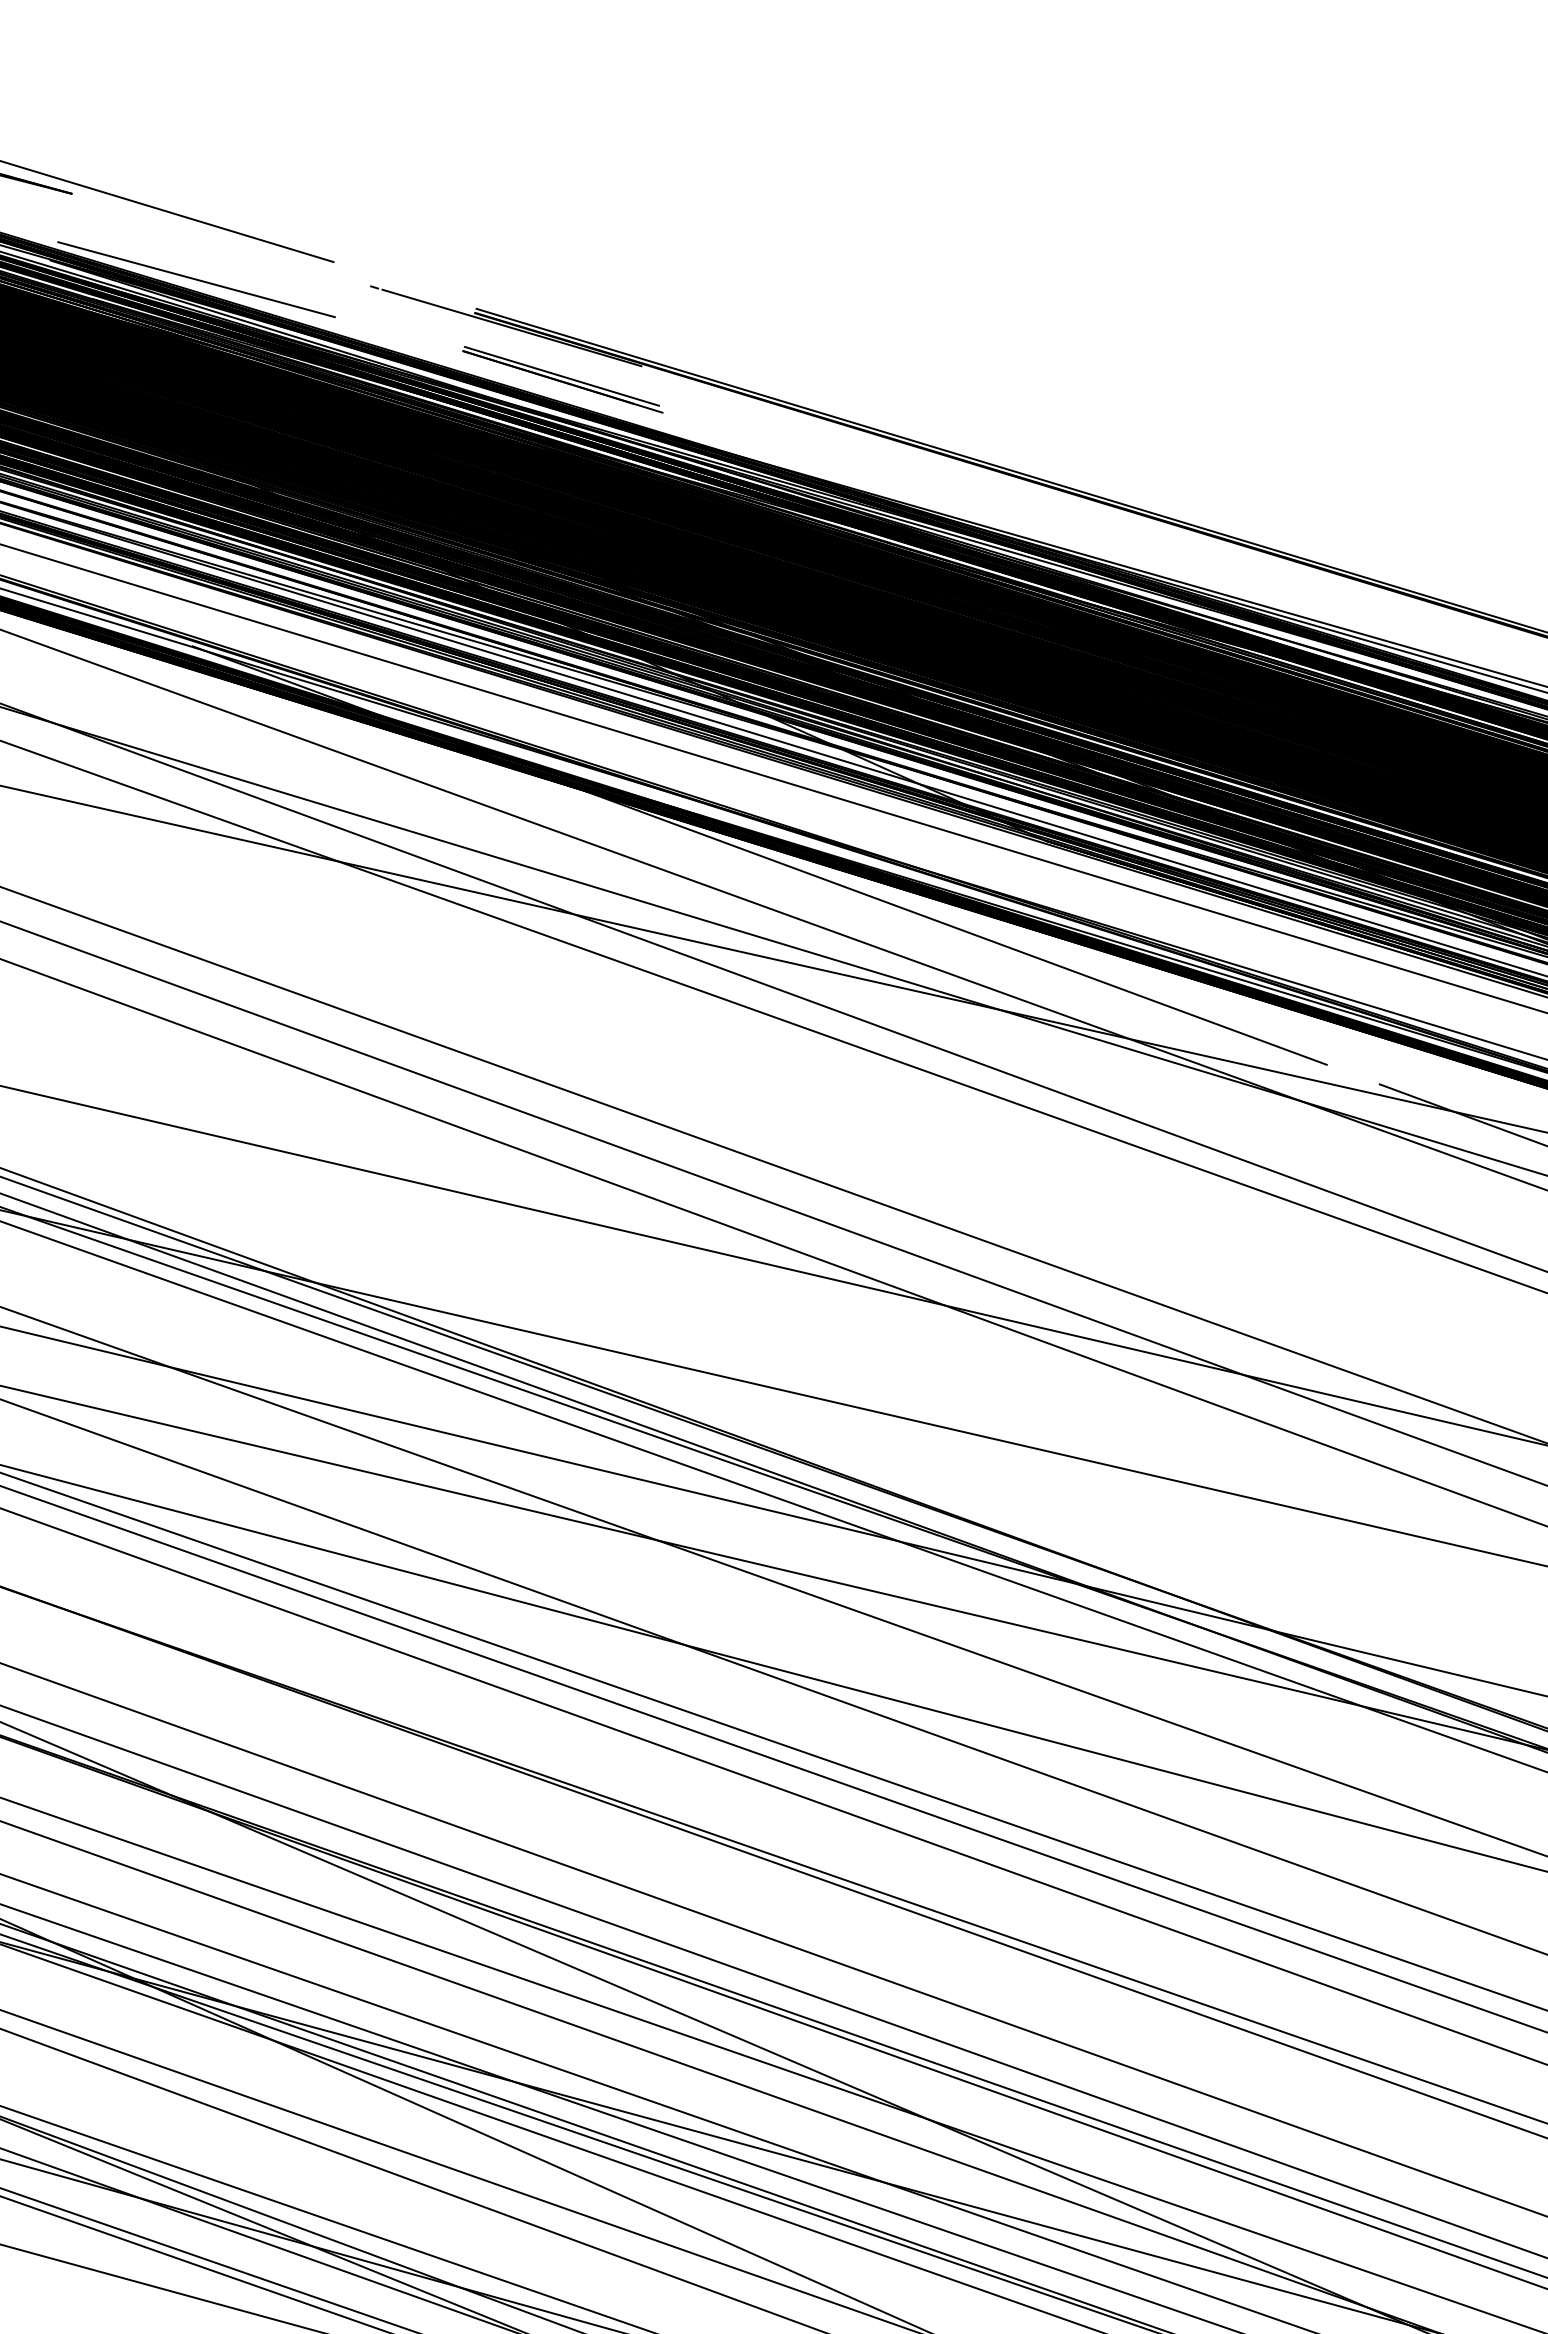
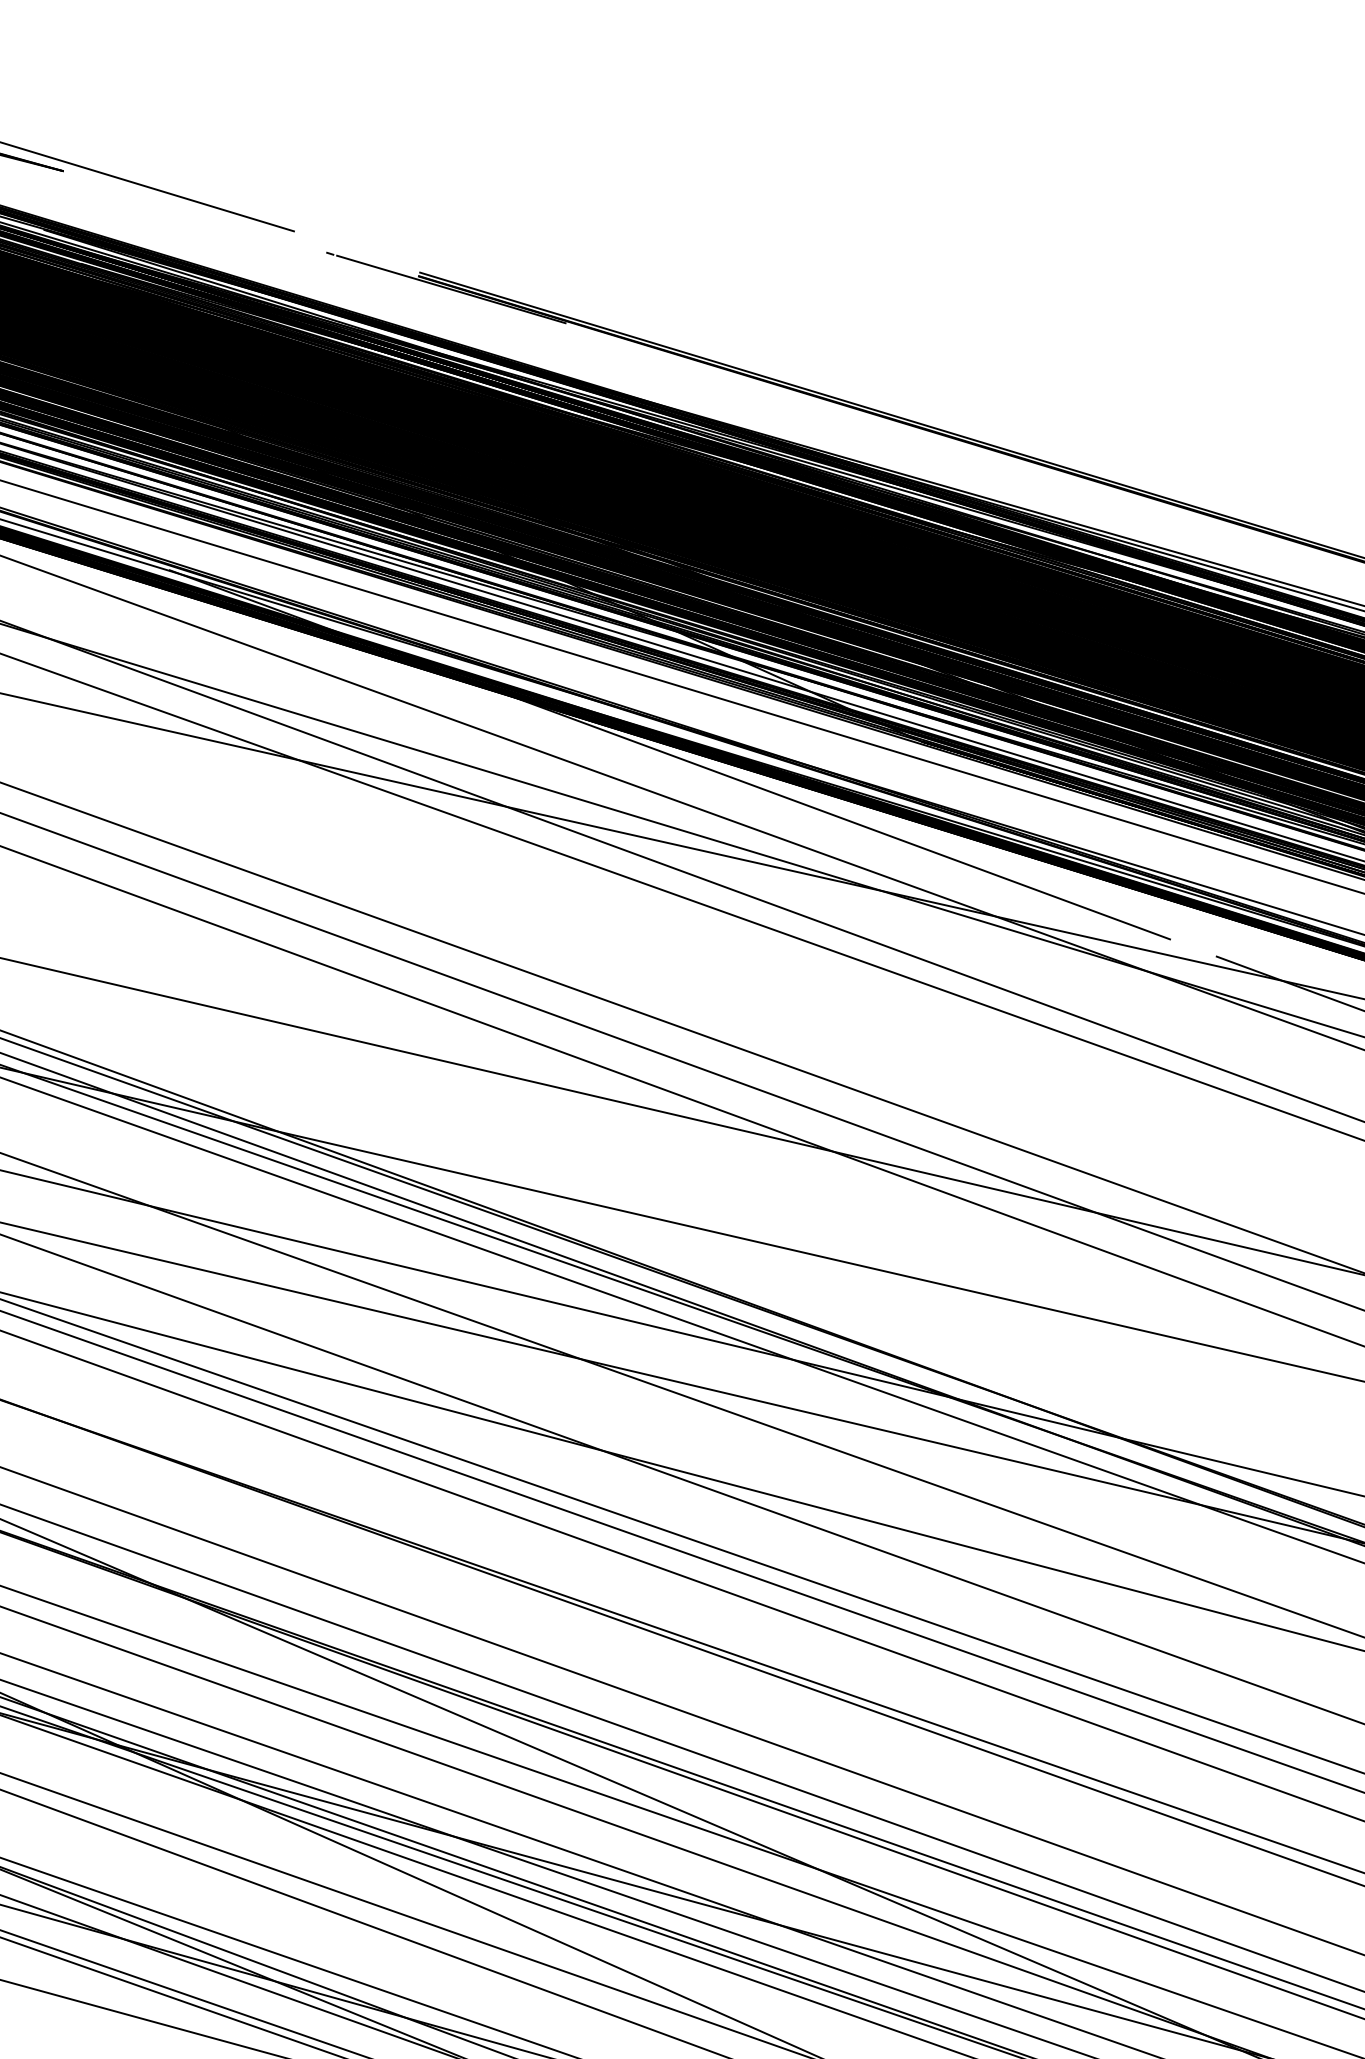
line: (196, 279) -> (173, 246), removed
part: (563, 380) -> (496, 335), removed

